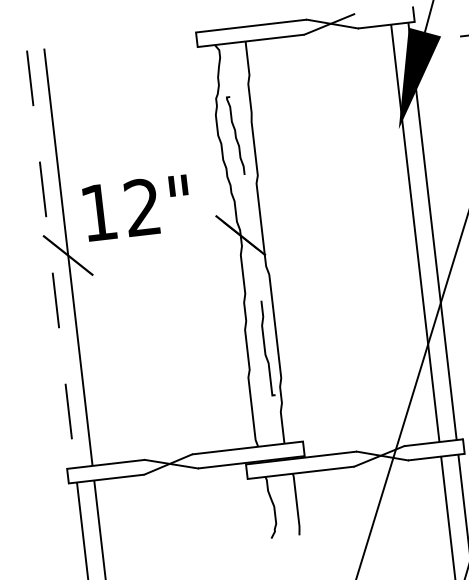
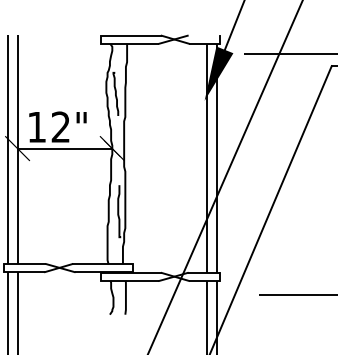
line: (153, 245) -> (64, 148), added
line: (51, 259) -> (8, 149), dashed -> solid

